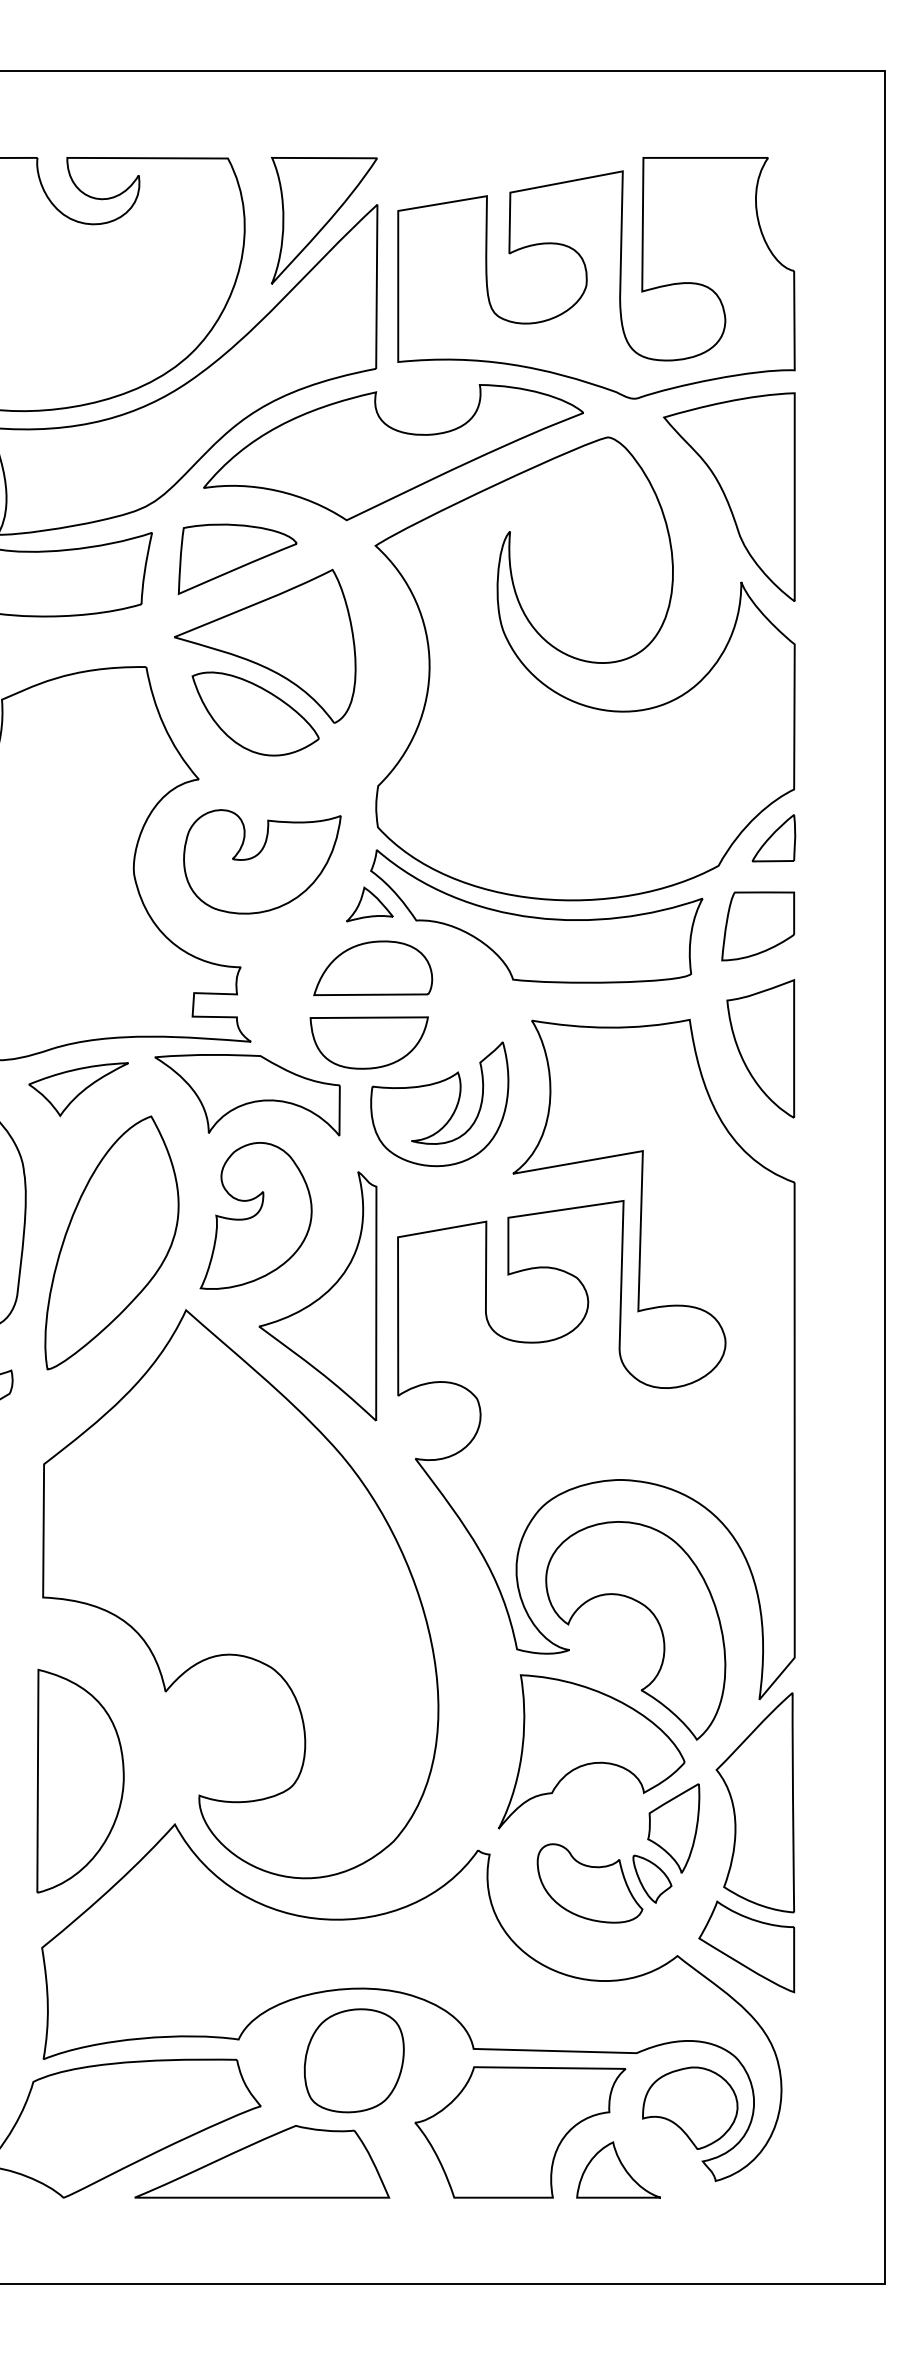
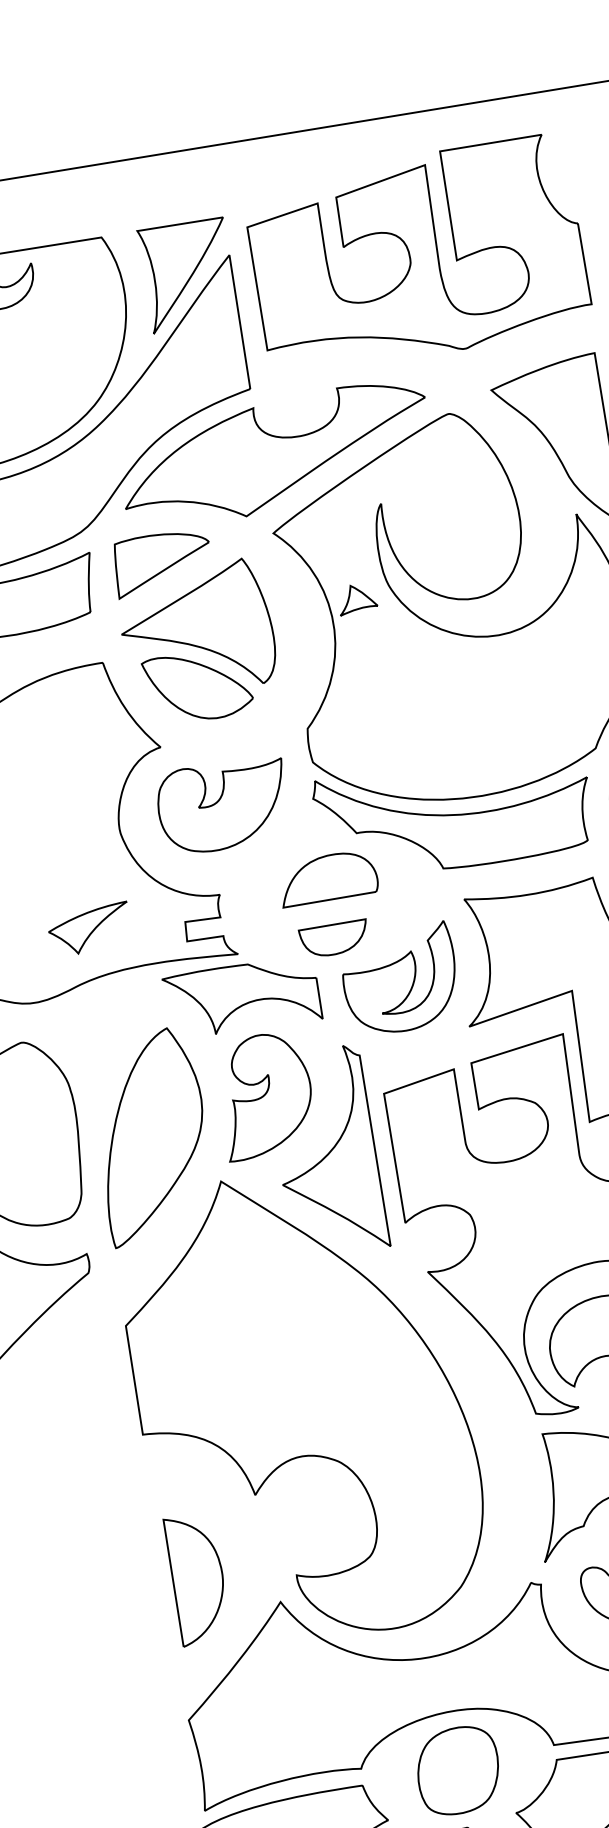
part: (596, 278) -> (417, 255), moved
part: (369, 904) -> (356, 598), moved
part: (368, 1042) -> (333, 939), size x0.7
part: (78, 1089) -> (89, 929), moved
part: (80, 1780) -> (197, 1578), size x0.7

